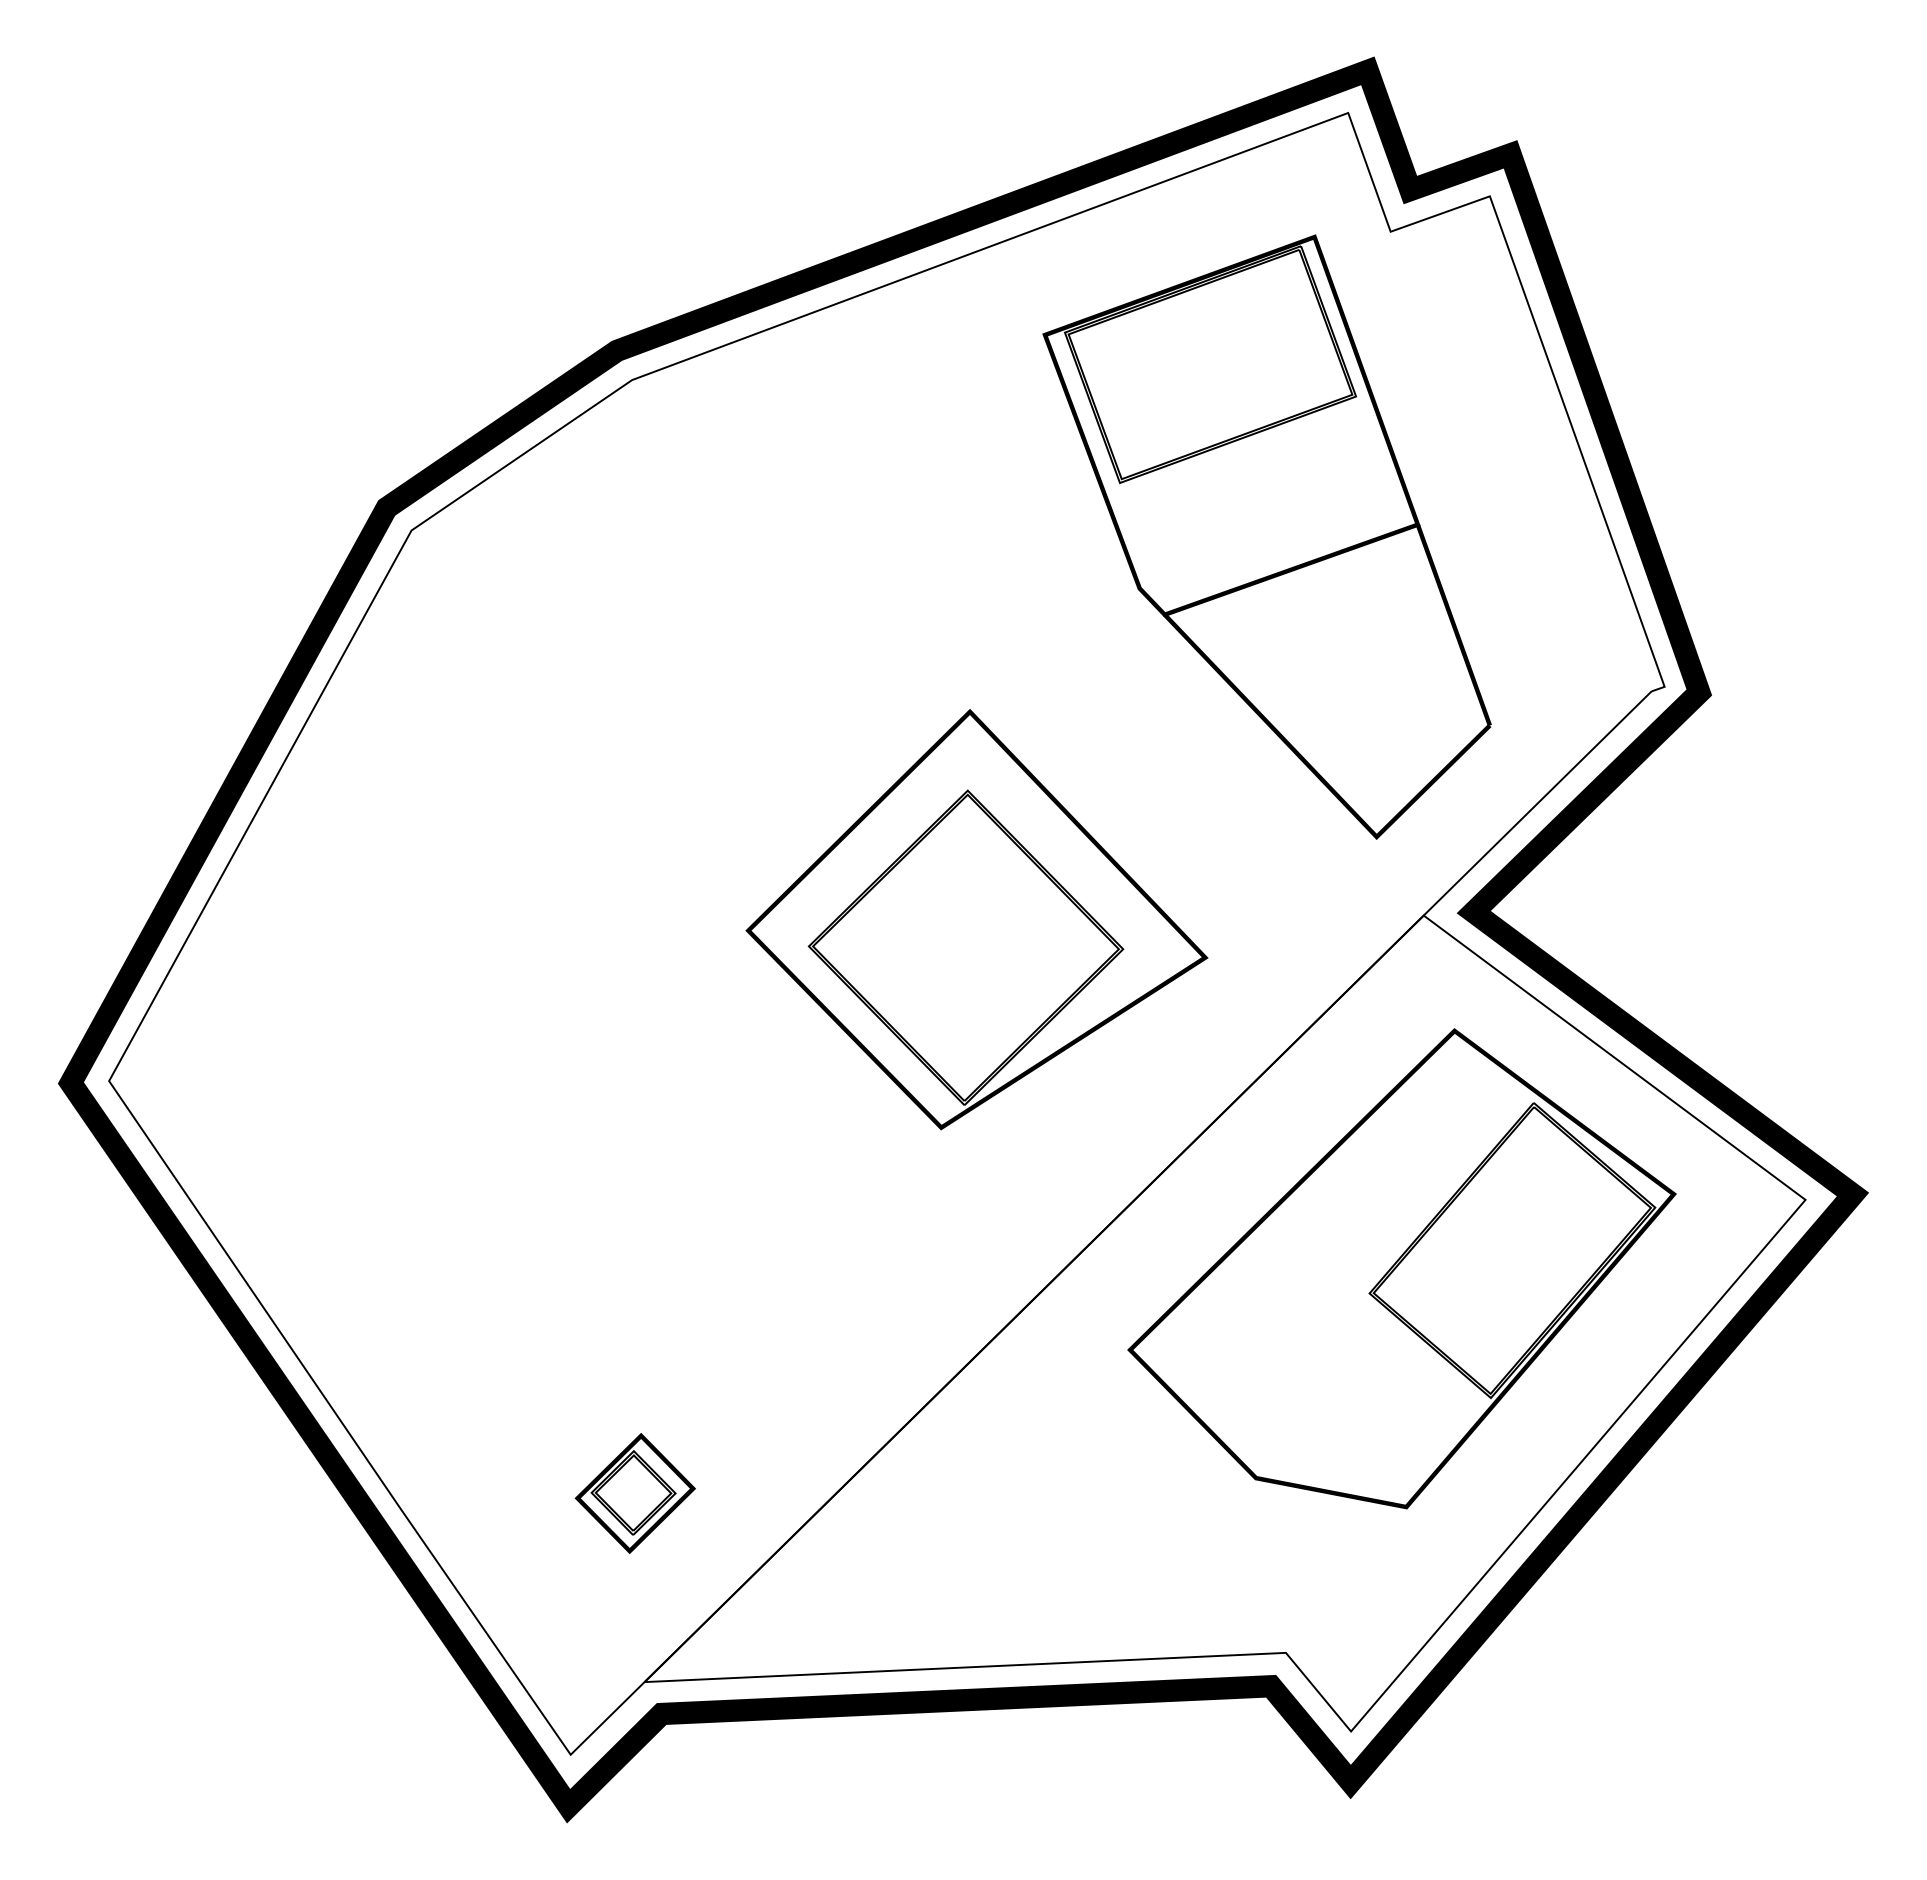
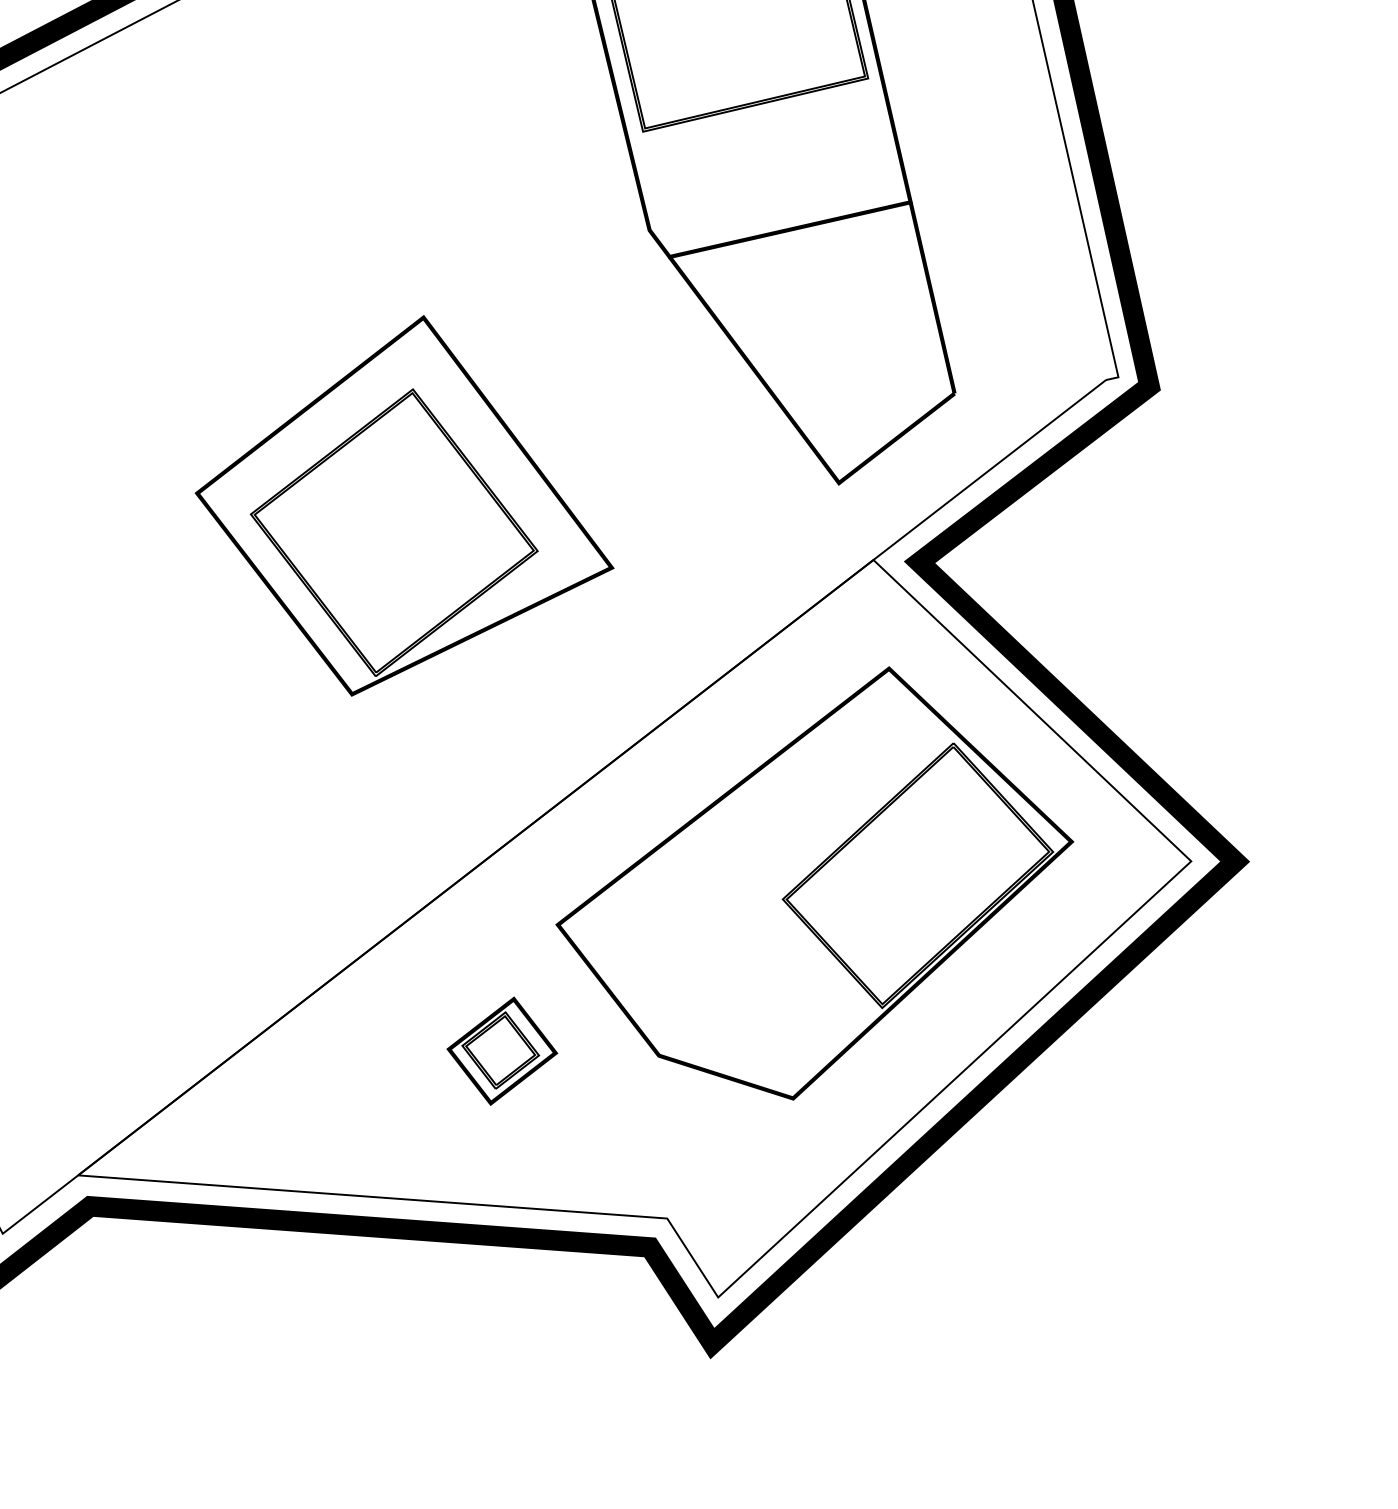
part: (976, 919) -> (406, 508), moved
part: (634, 1493) -> (501, 1051), moved

